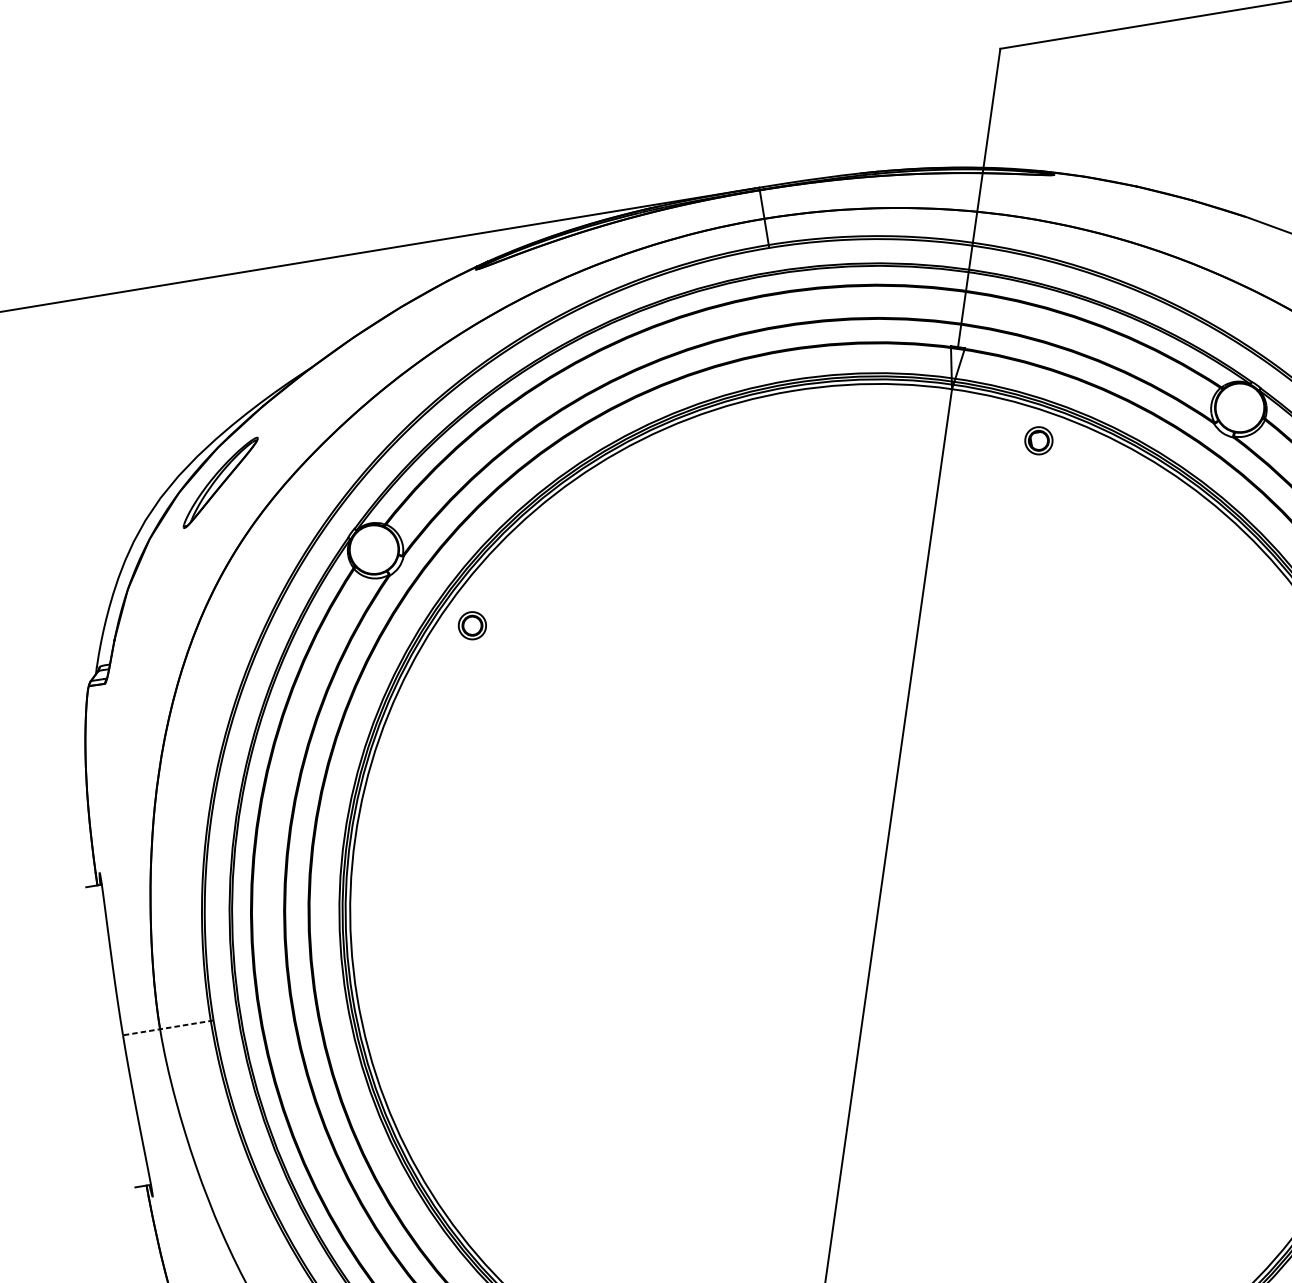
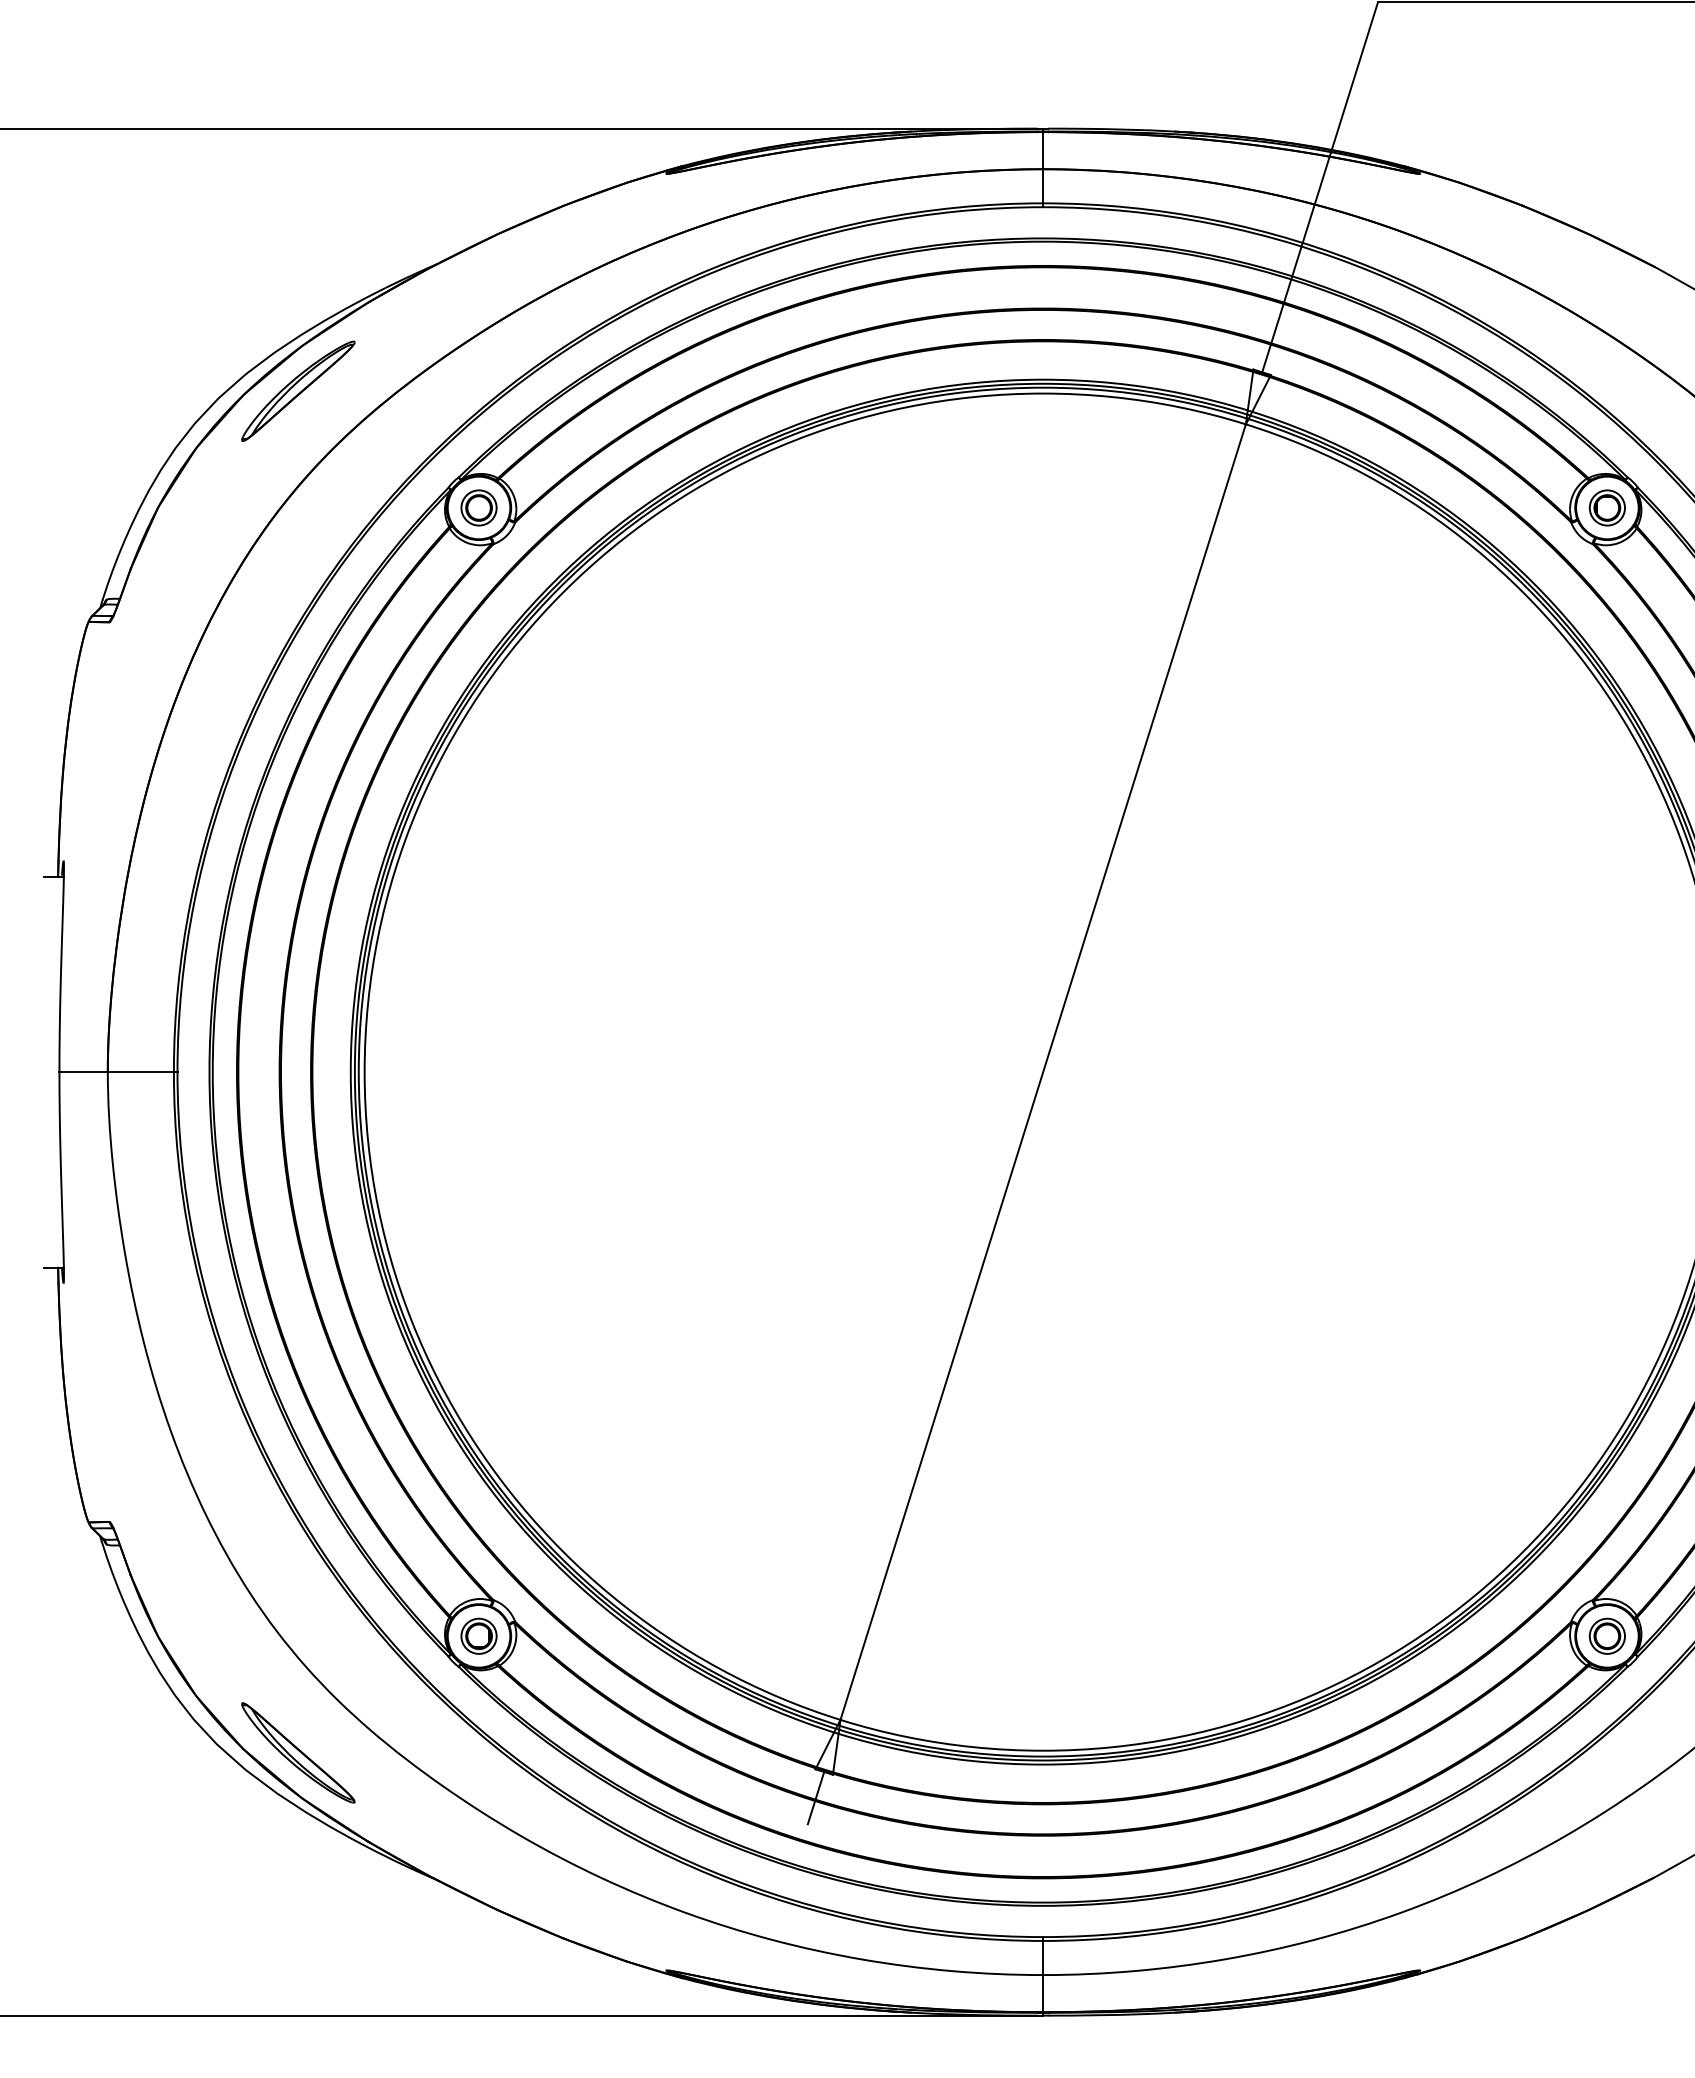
part: (1038, 440) -> (1606, 507), moved
part: (471, 625) -> (478, 507), moved
line: (167, 1028) -> (117, 1072), dashed -> solid

